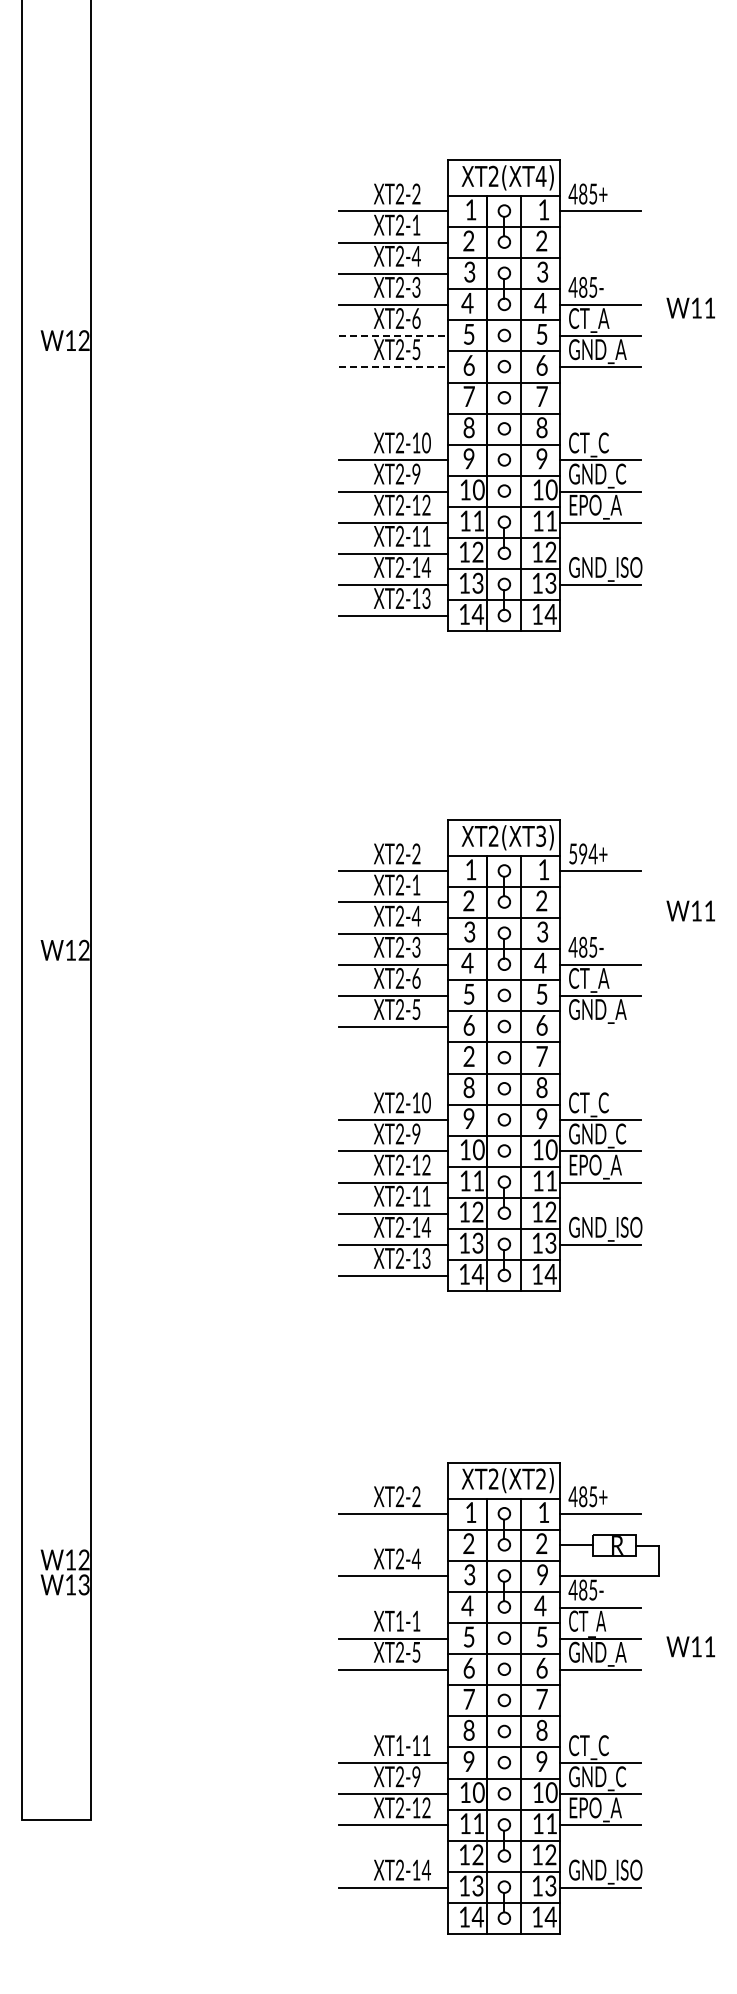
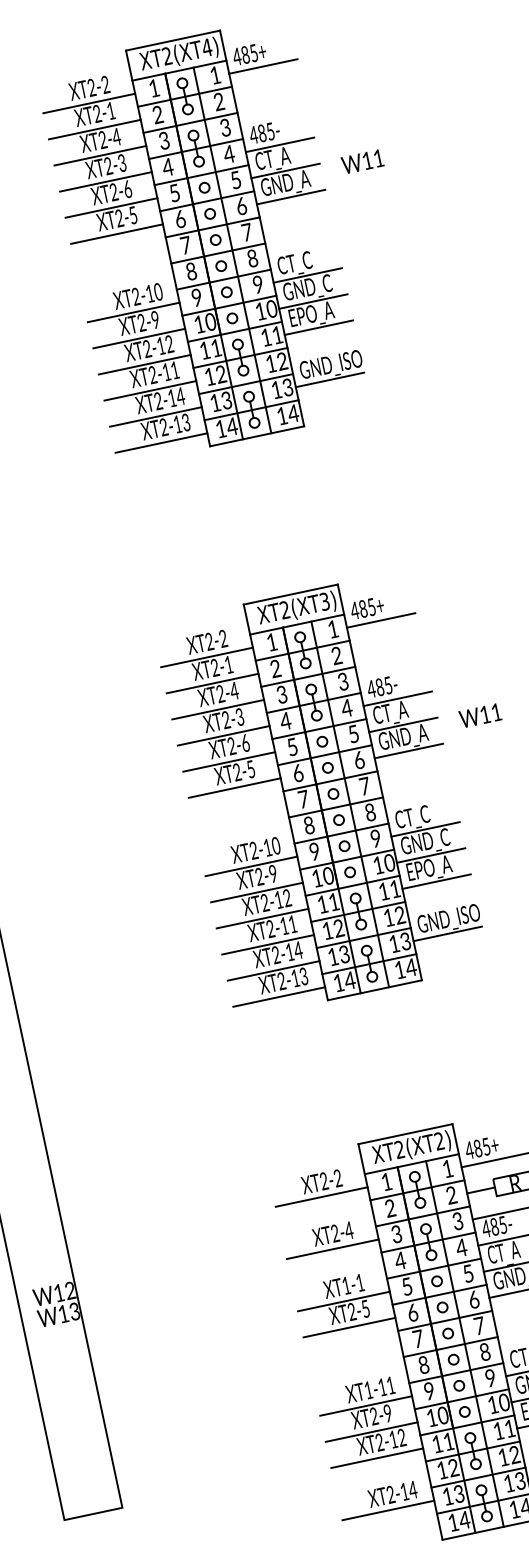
text: (690, 307) -> (362, 161), moved
line: (393, 335) -> (111, 207), dashed -> solid
line: (393, 367) -> (117, 234), dashed -> solid
text: (582, 853) -> (362, 608), 594+ -> 485+
text: (690, 910) -> (480, 715), moved
line: (600, 1026) -> (408, 750), added
text: (468, 1056) -> (303, 799), 2 -> 7
text: (542, 1574) -> (457, 1221), 9 -> 3

